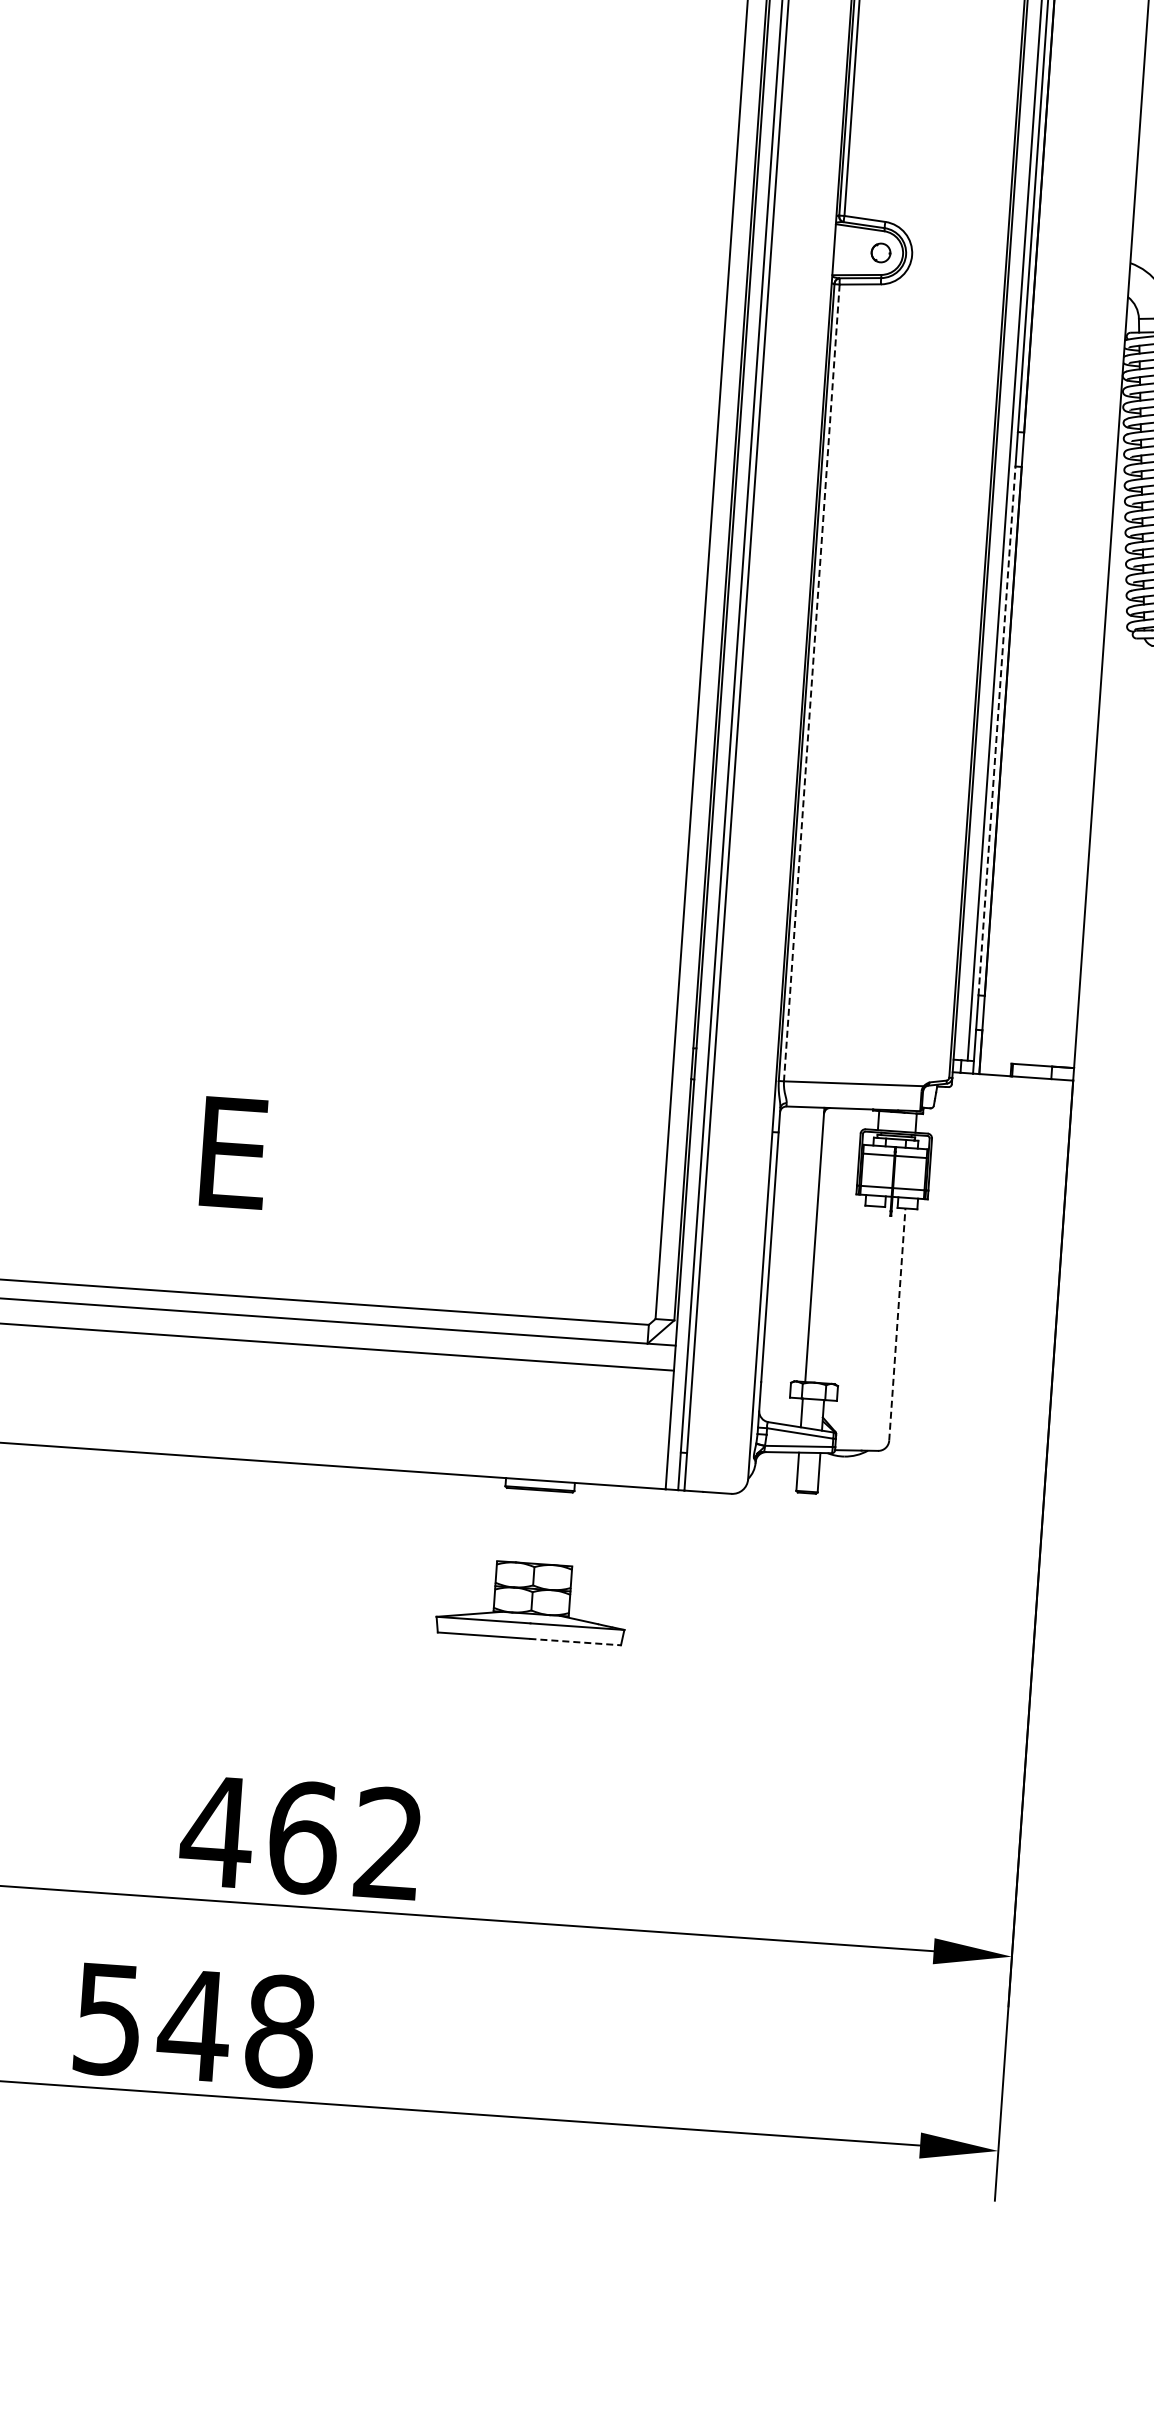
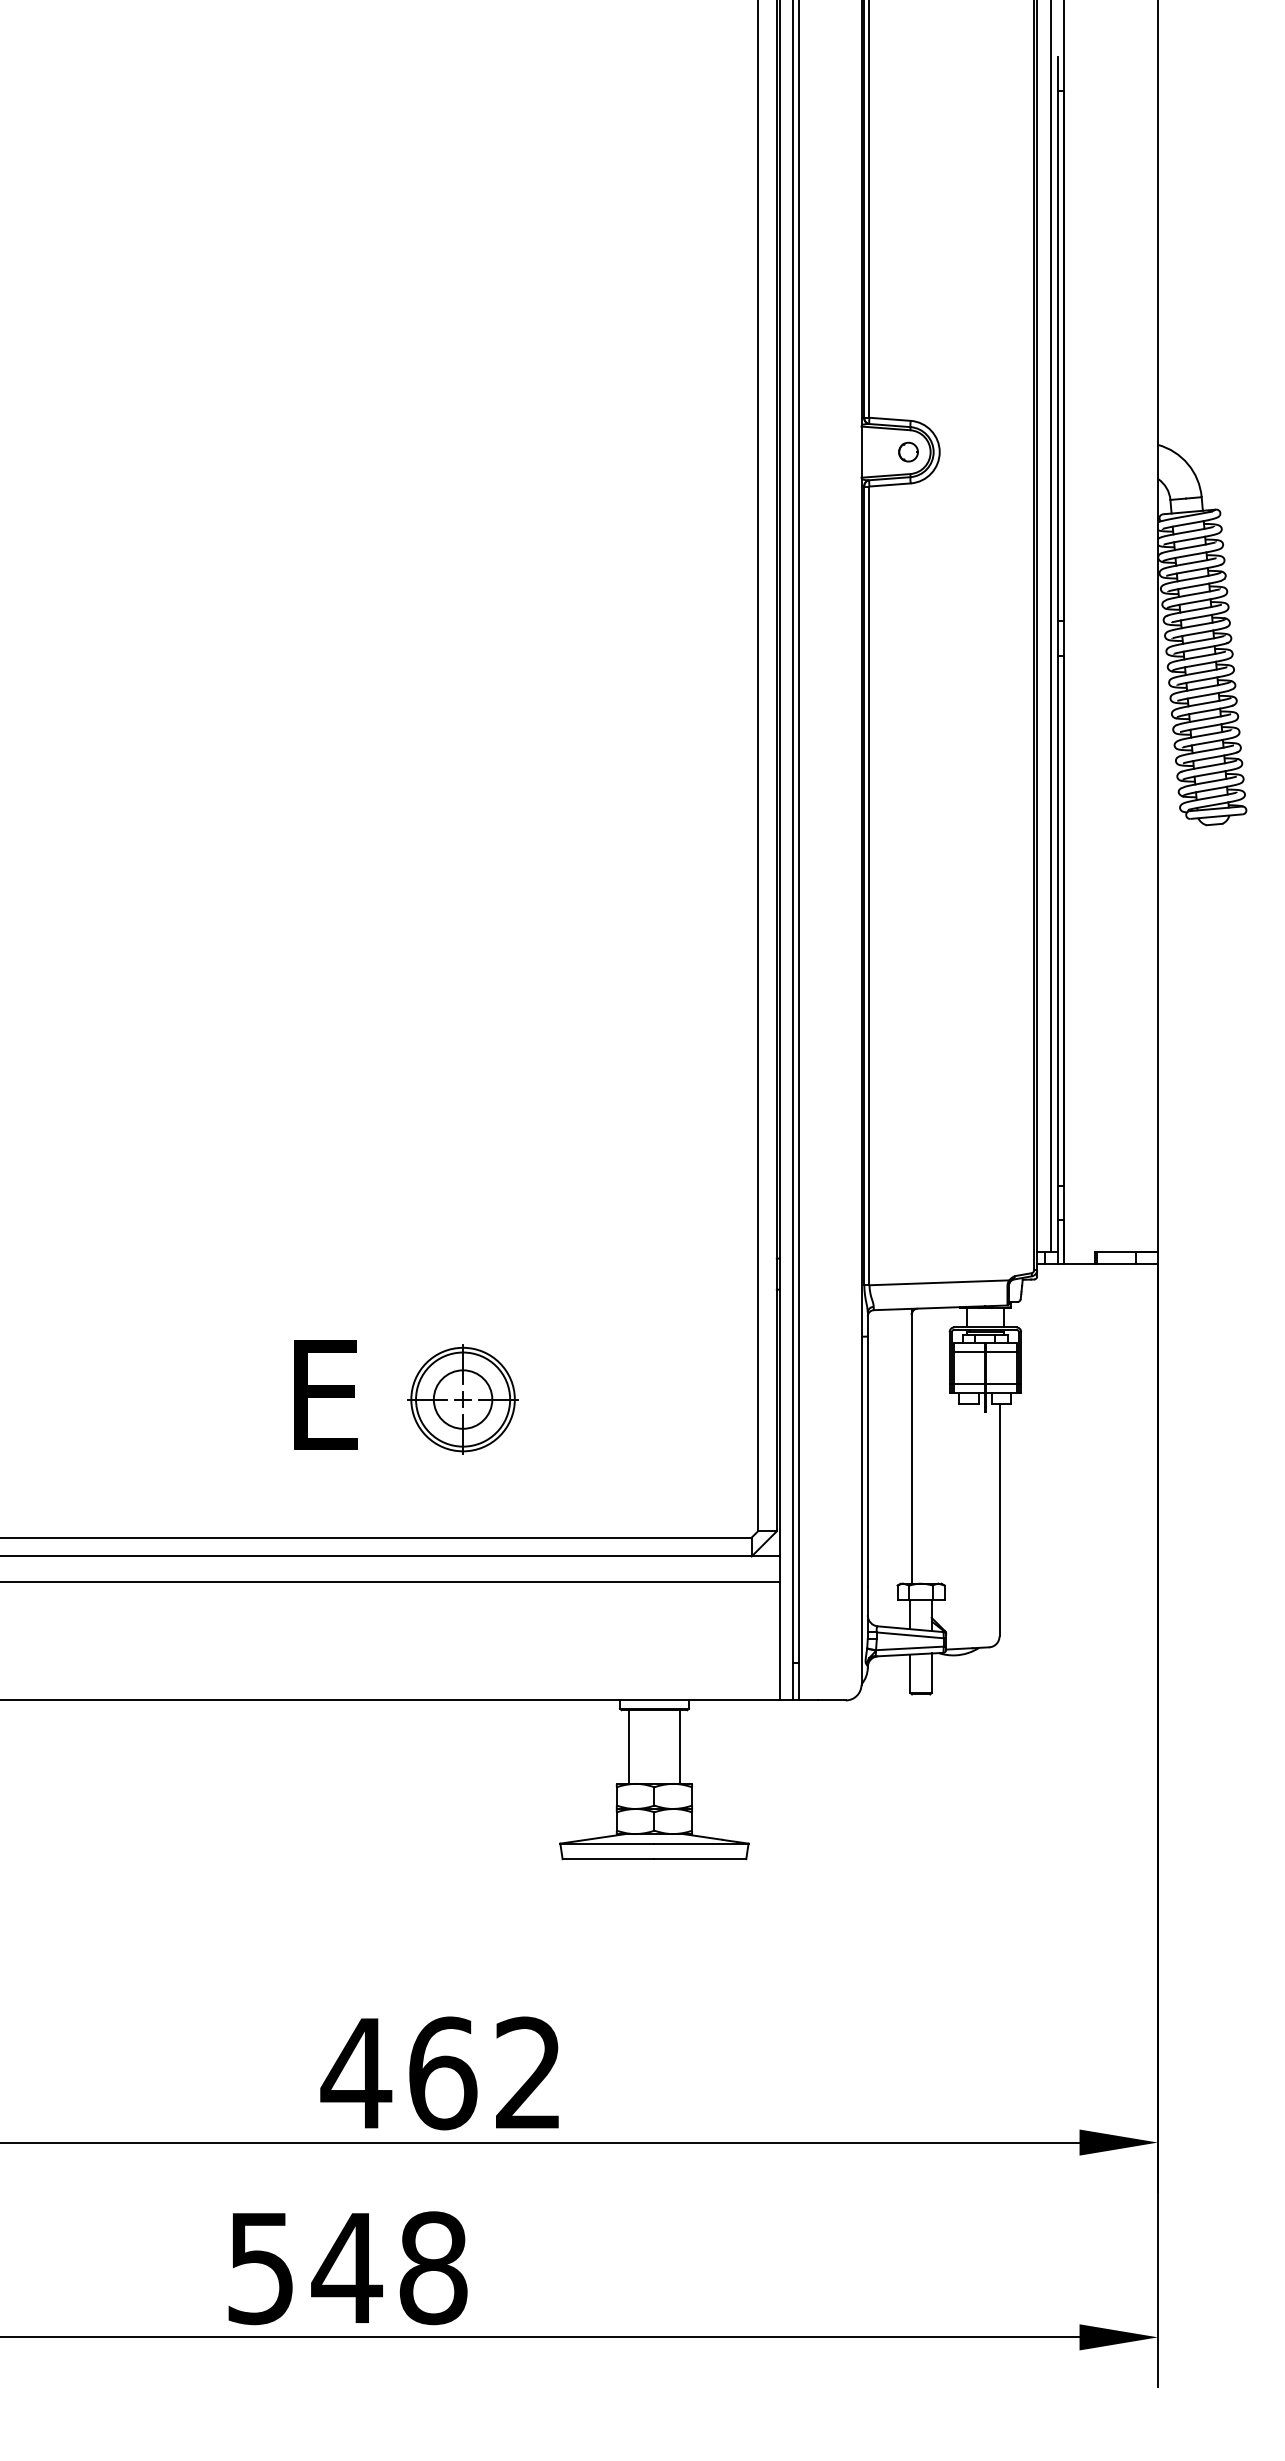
line: (811, 683) -> (869, 886), dashed -> solid
line: (996, 730) -> (1057, 920), dashed -> solid
part: (369, 1166) -> (462, 1399), added
line: (897, 1324) -> (999, 1519), dashed -> solid
line: (512, 1524) -> (629, 1746), added
line: (562, 1528) -> (679, 1746), added
line: (575, 1642) -> (700, 1859), dashed -> solid

